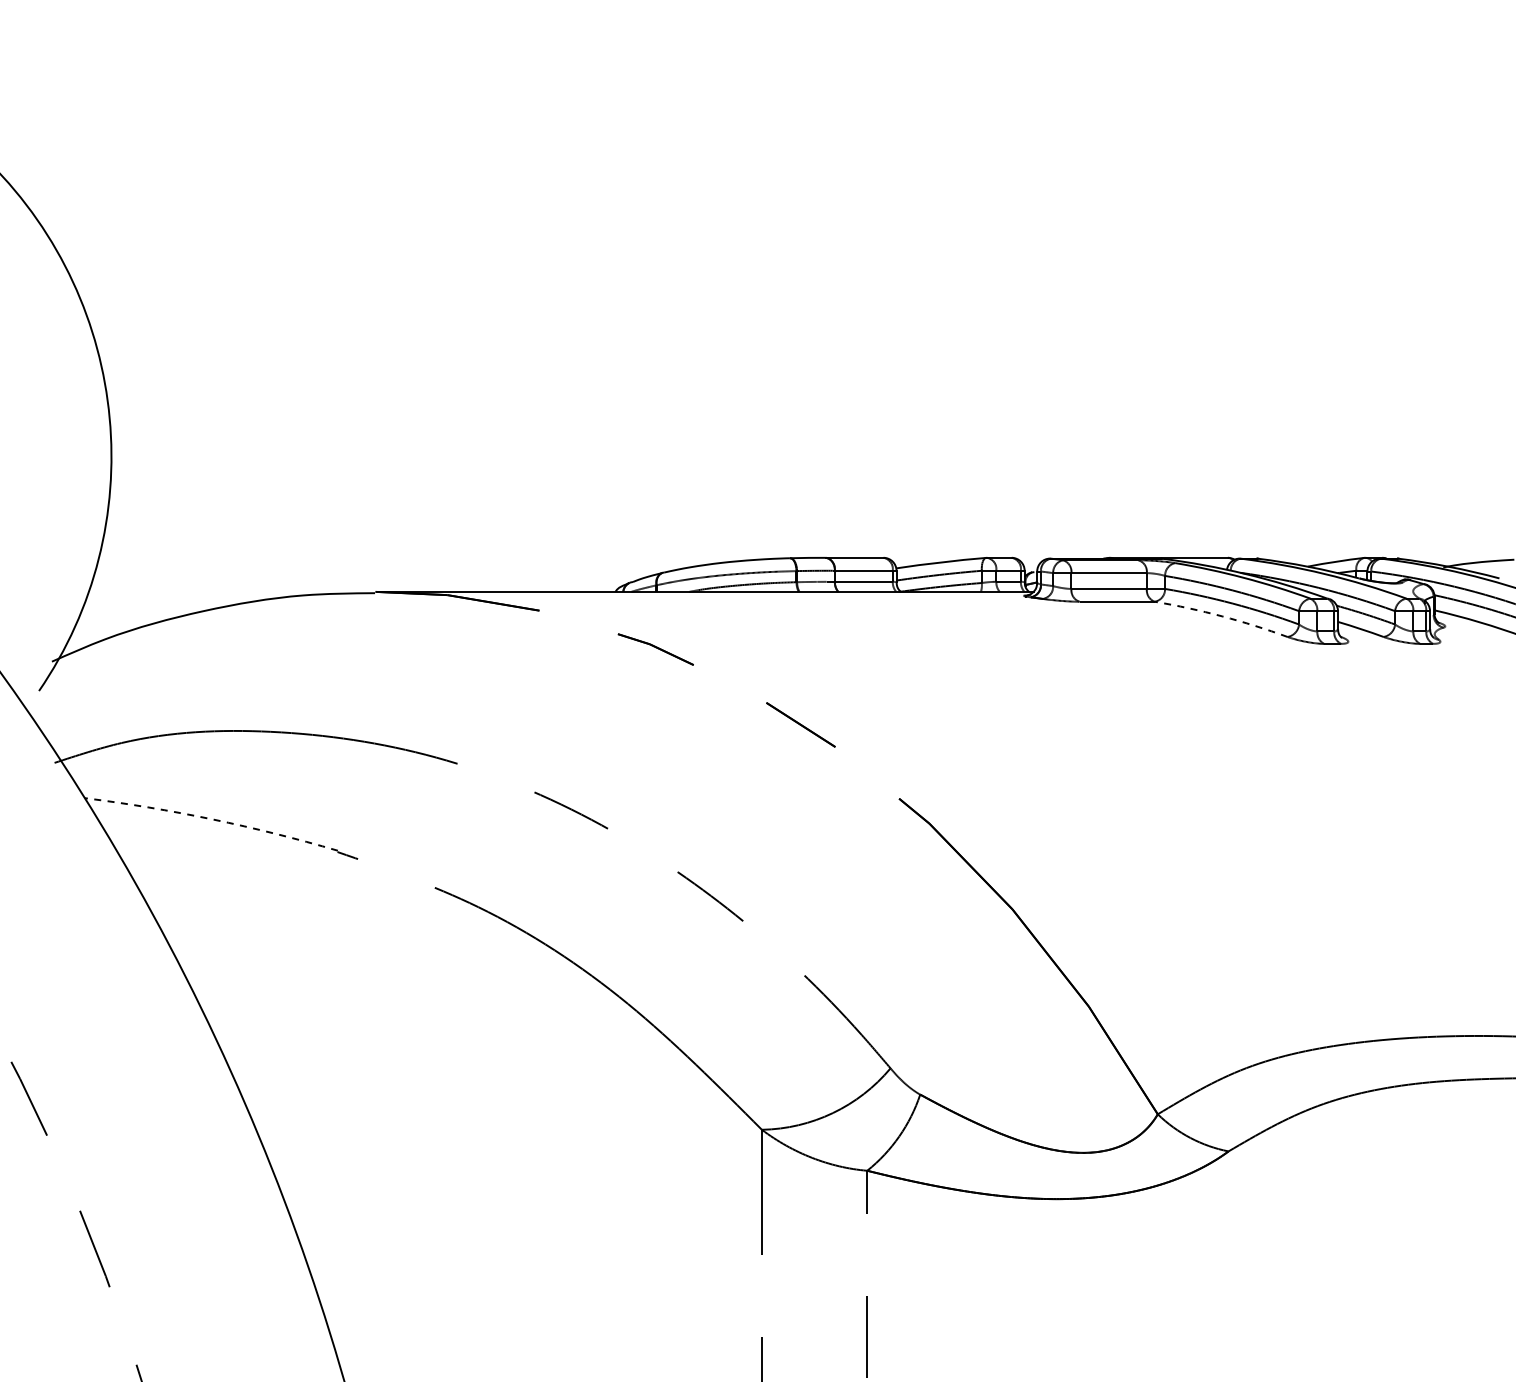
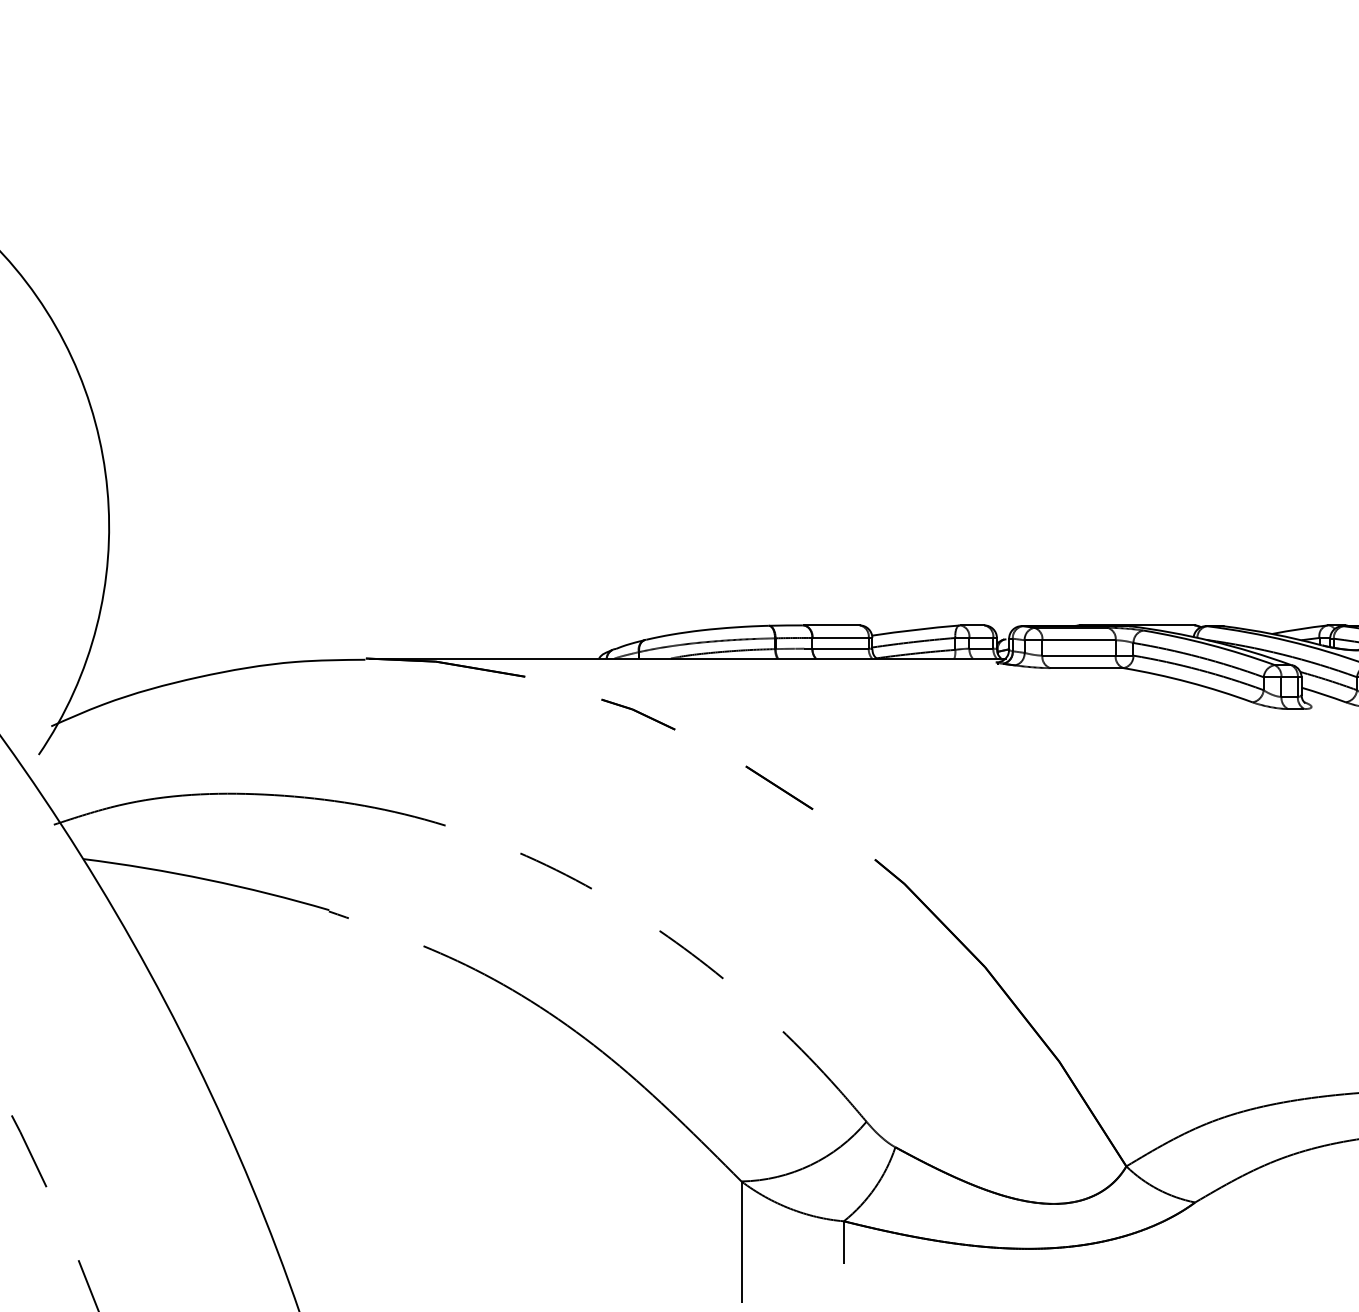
arc: (1222, 616) -> (1189, 682), dashed -> solid
arc: (212, 819) -> (207, 879), dashed -> solid

